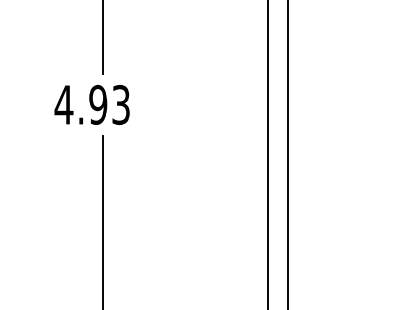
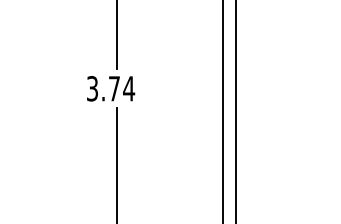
text: (92, 104) -> (110, 88), 4.93 -> 3.74

